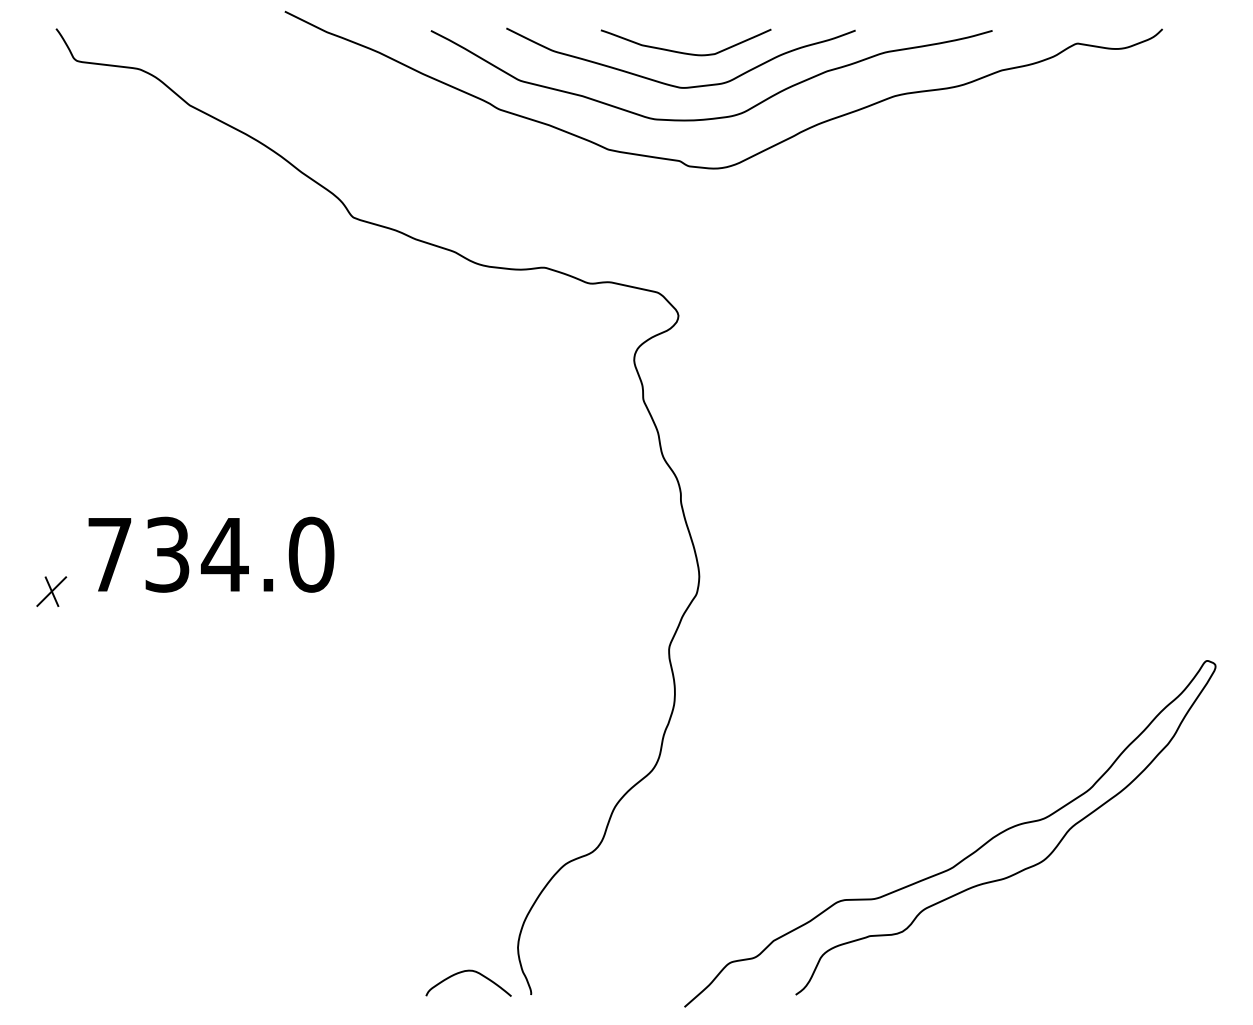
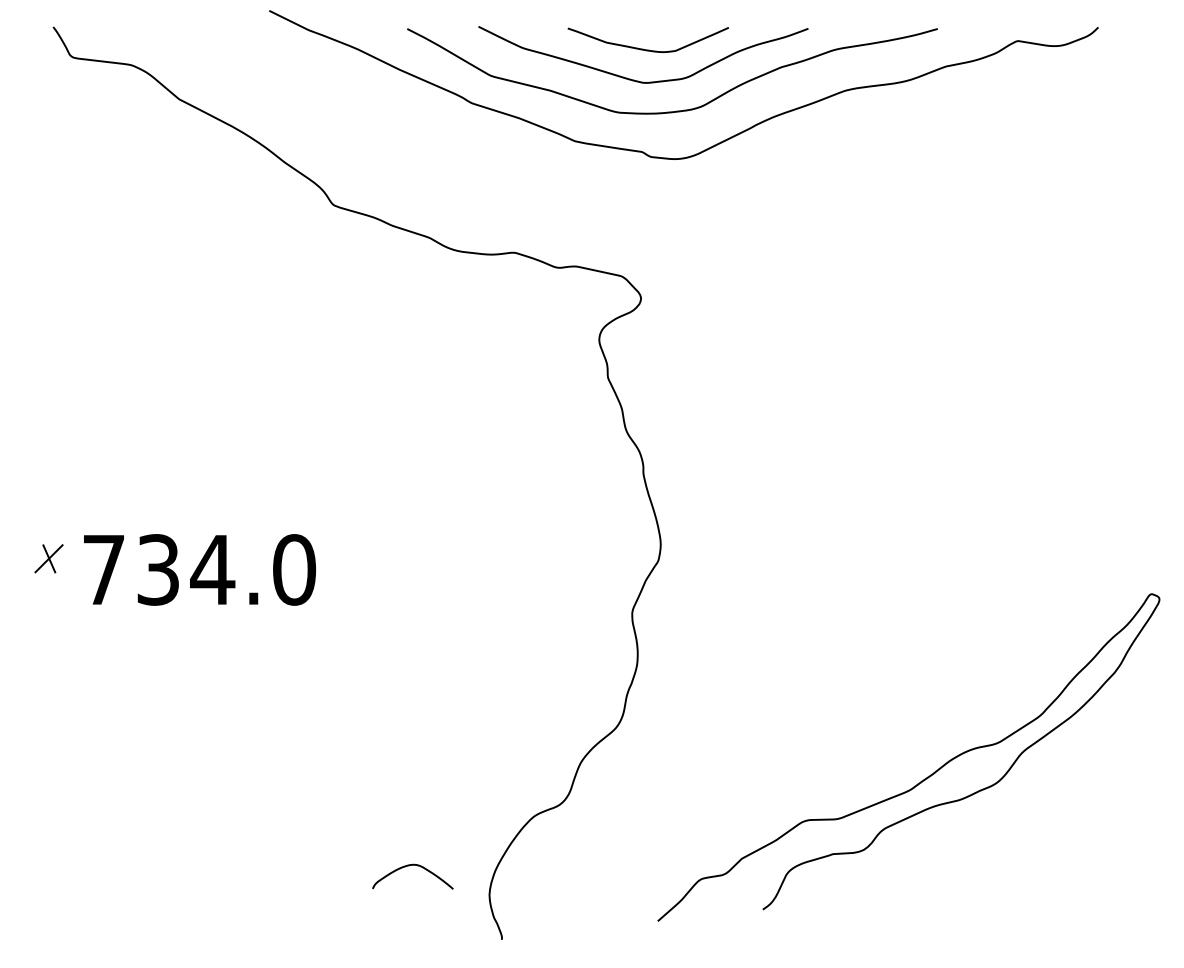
text: (210, 554) -> (199, 569), moved
curve: (966, 856) -> (924, 778), moved
curve: (465, 972) -> (409, 866), moved

